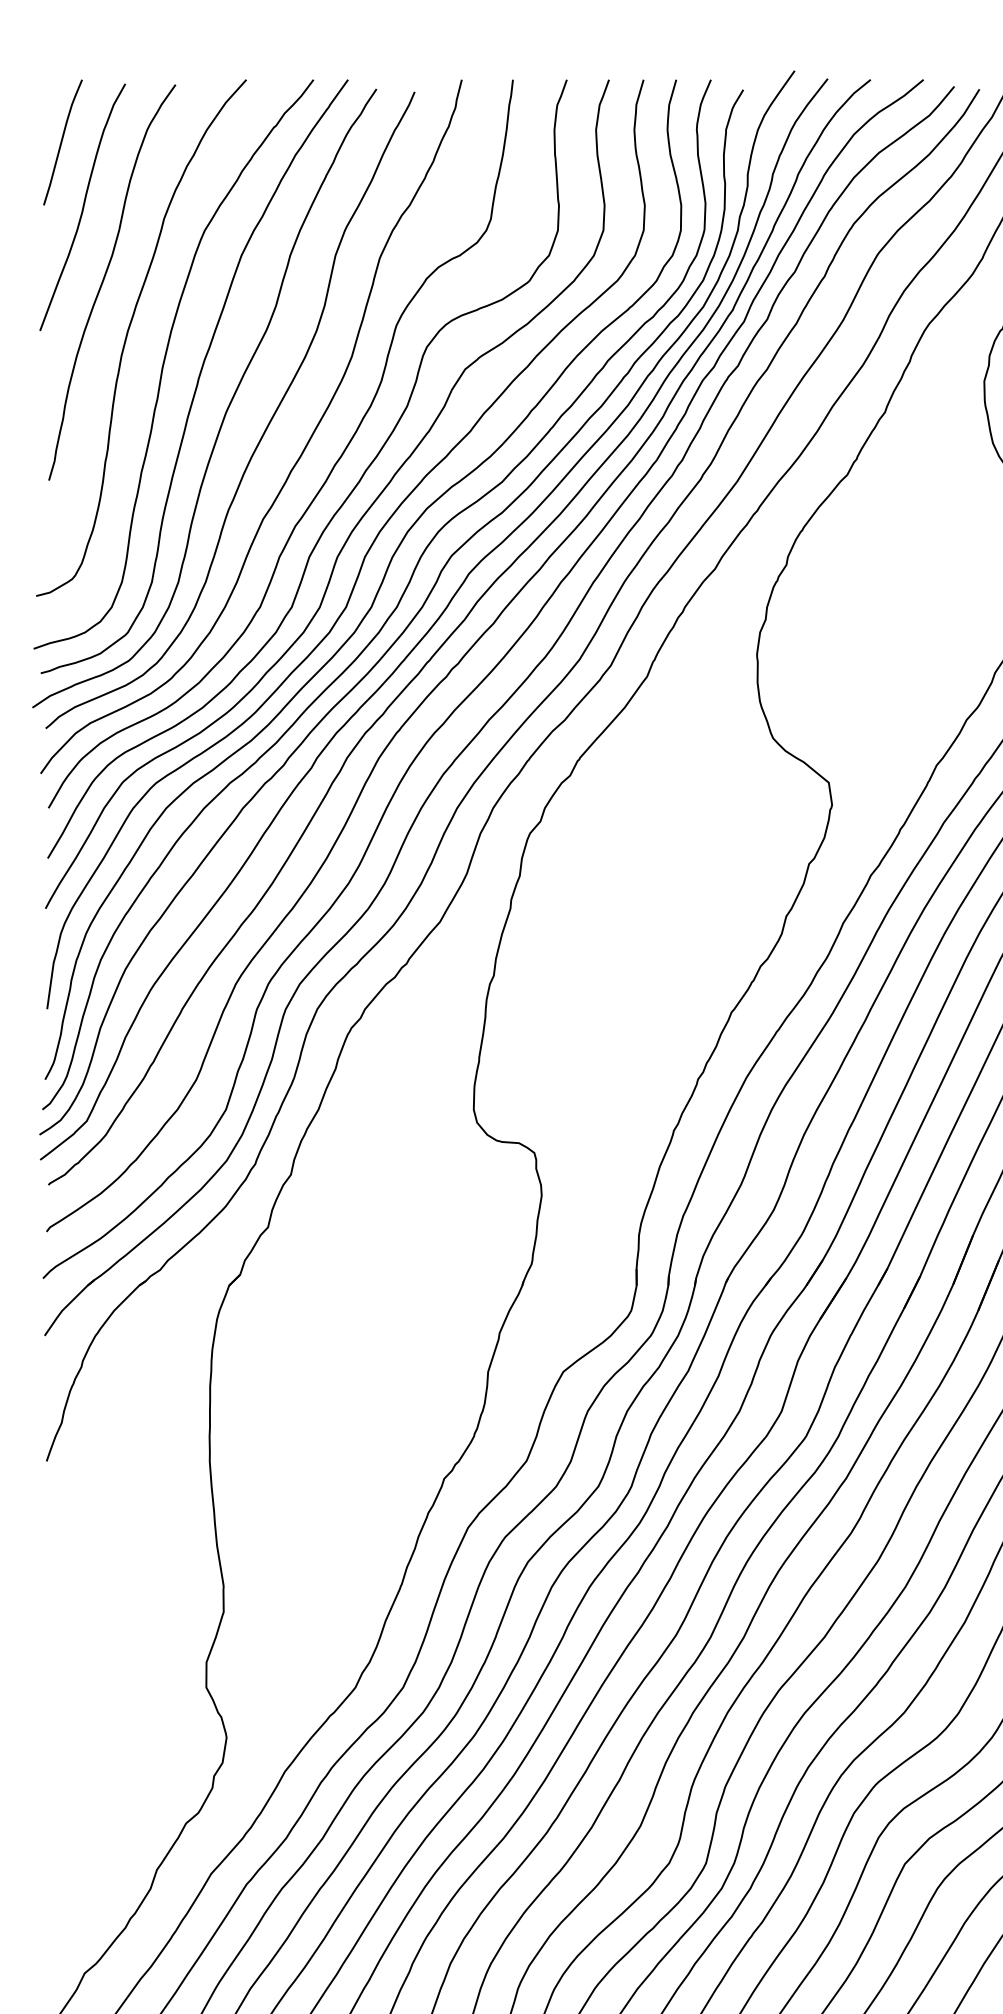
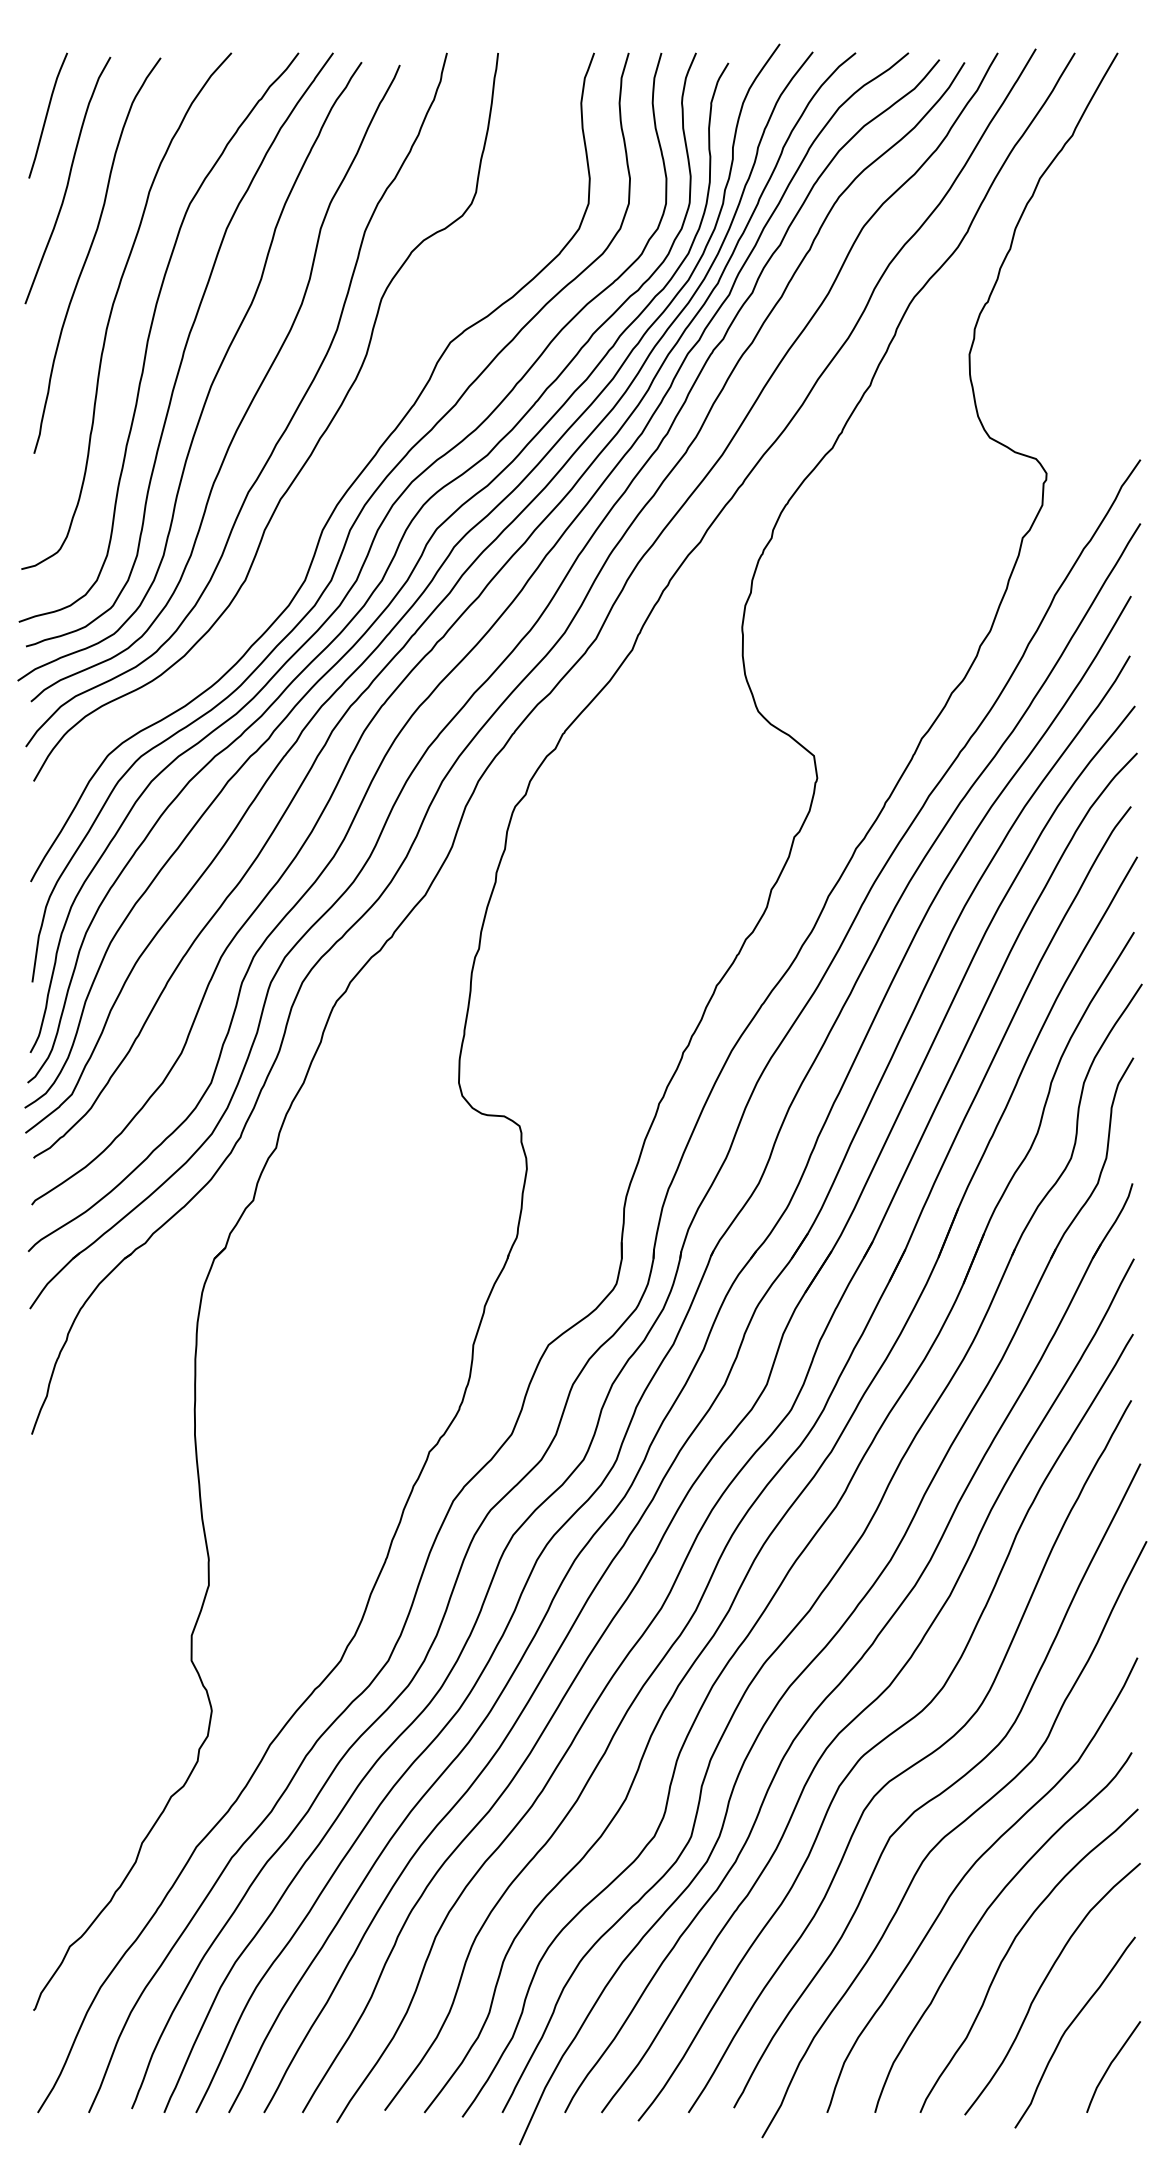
curve: (347, 496) -> (332, 469), removed

